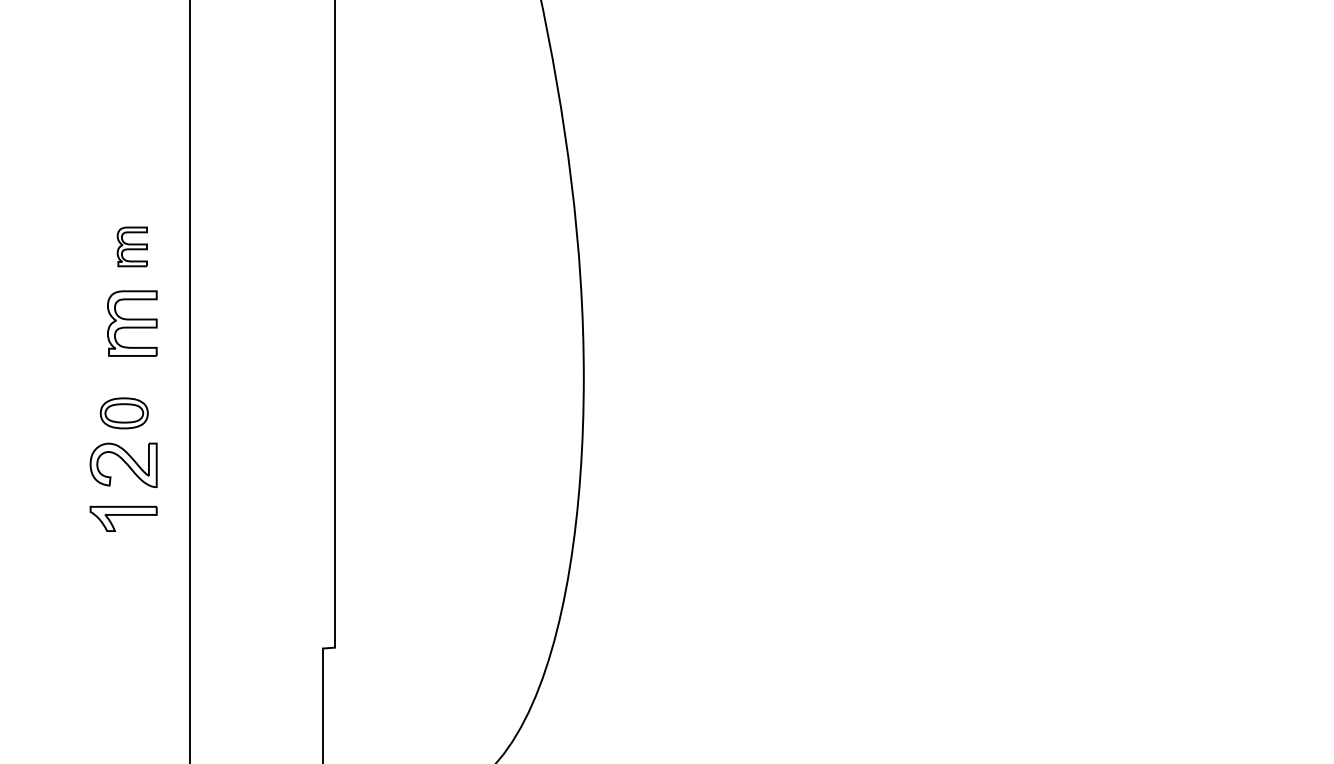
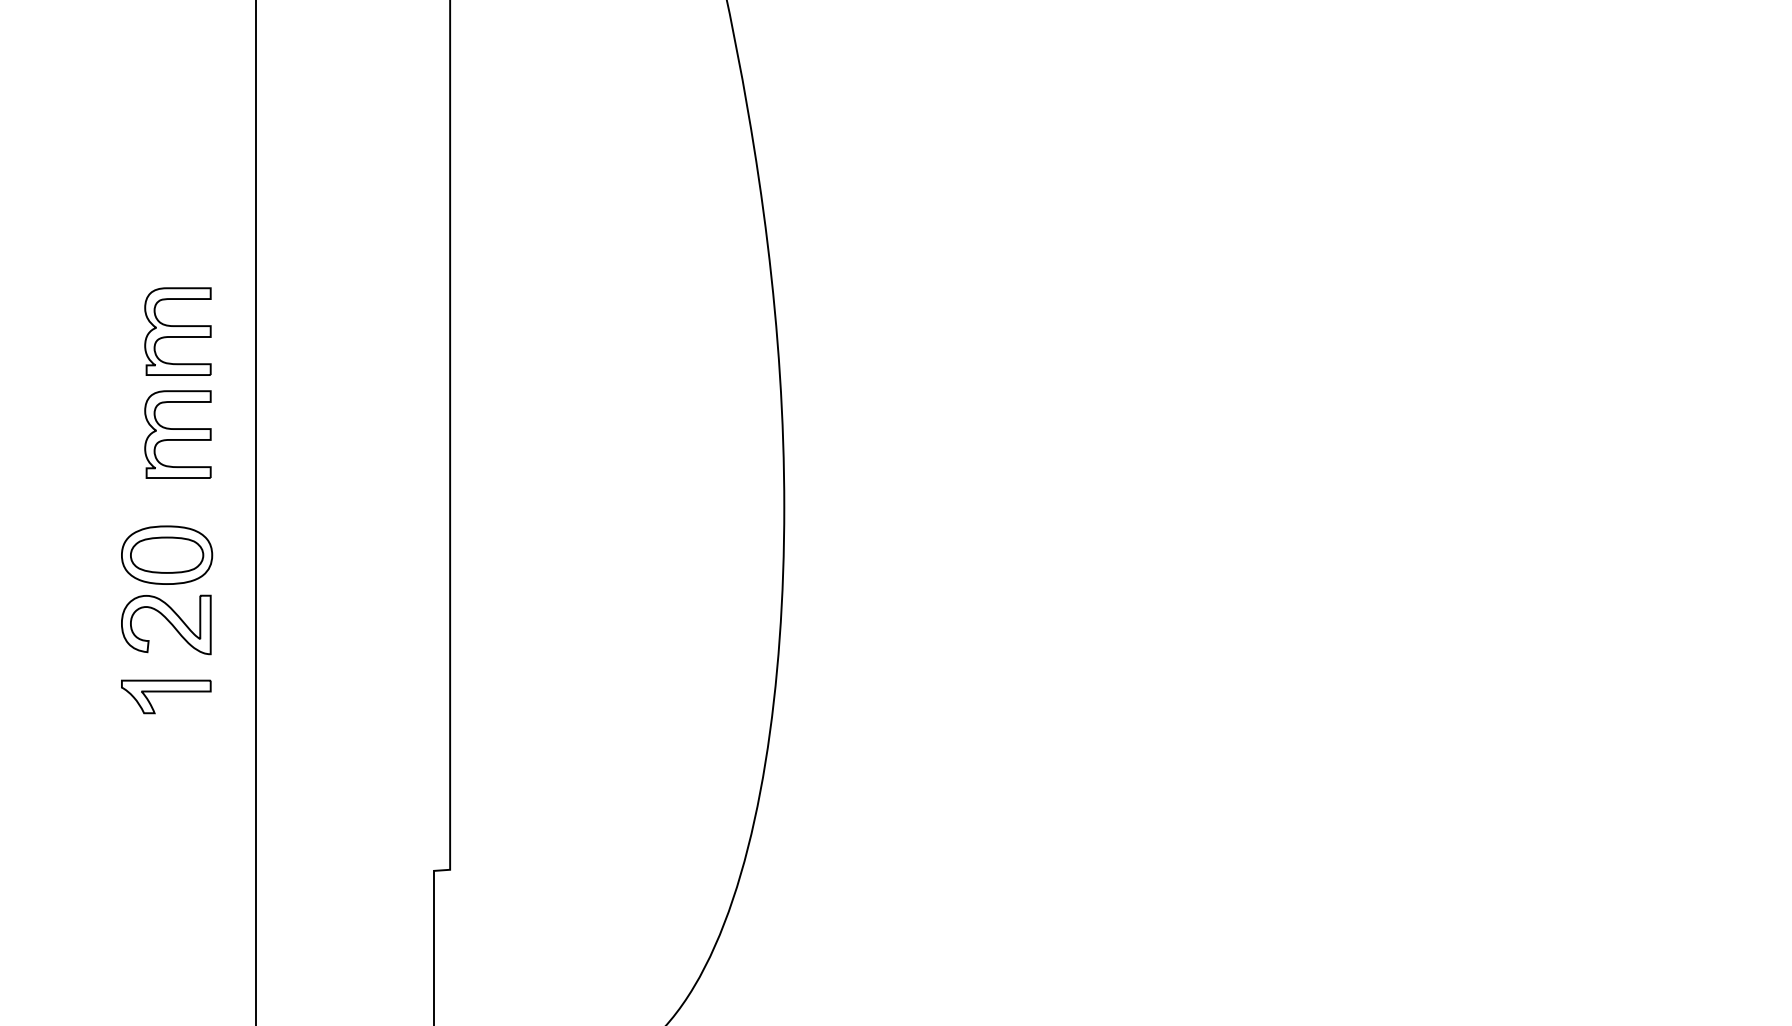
part: (132, 246) -> (177, 331), size x1.67
part: (124, 412) -> (167, 554), size x1.43

